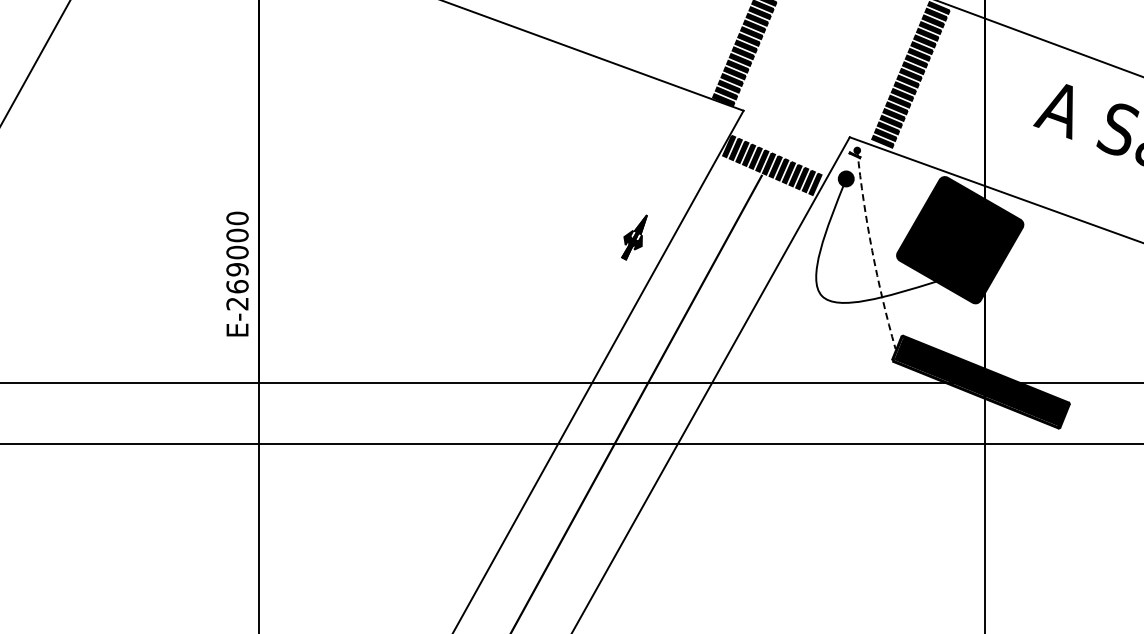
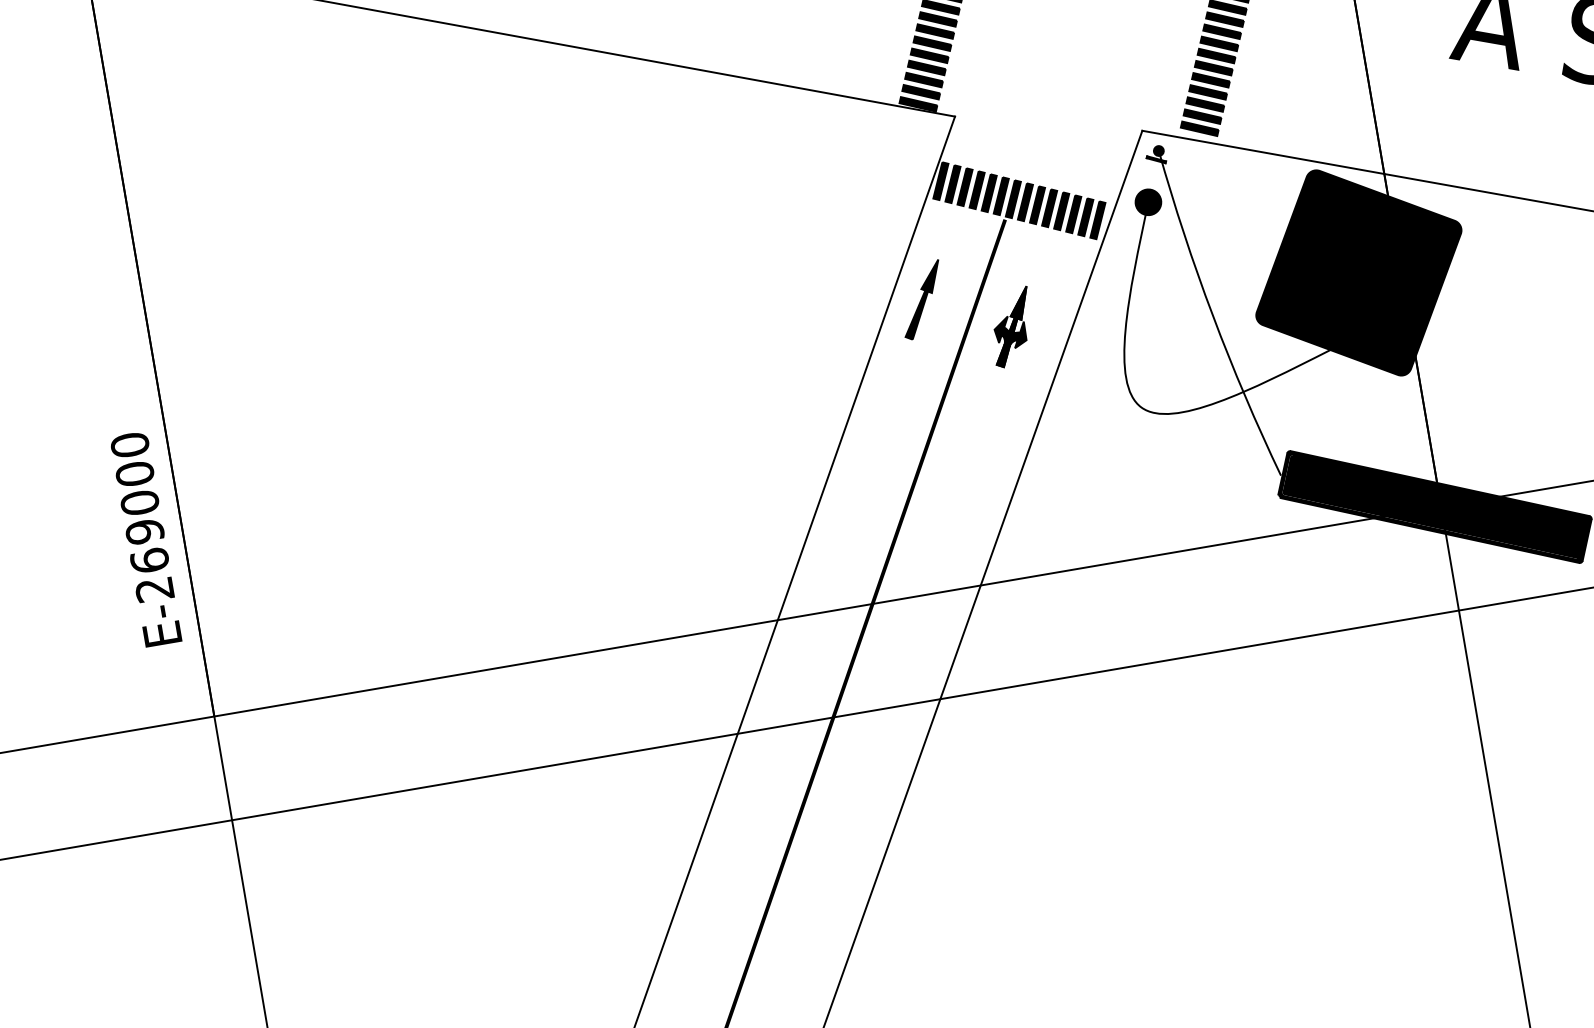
part: (706, 212) -> (921, 299), added
part: (634, 237) -> (1011, 327), moved
arc: (872, 250) -> (1213, 315), dashed -> solid

